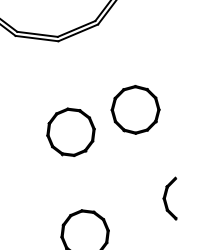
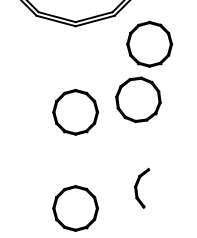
part: (139, 48) -> (149, 43), added
part: (171, 198) -> (142, 187), moved

